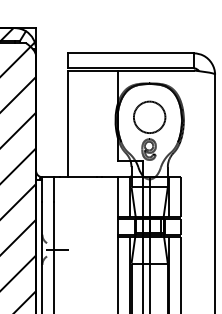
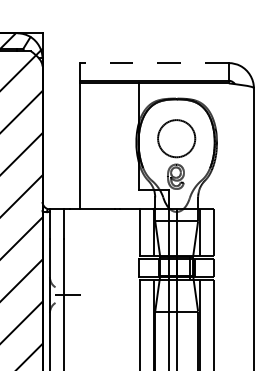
line: (130, 53) -> (154, 63), solid -> dashed

